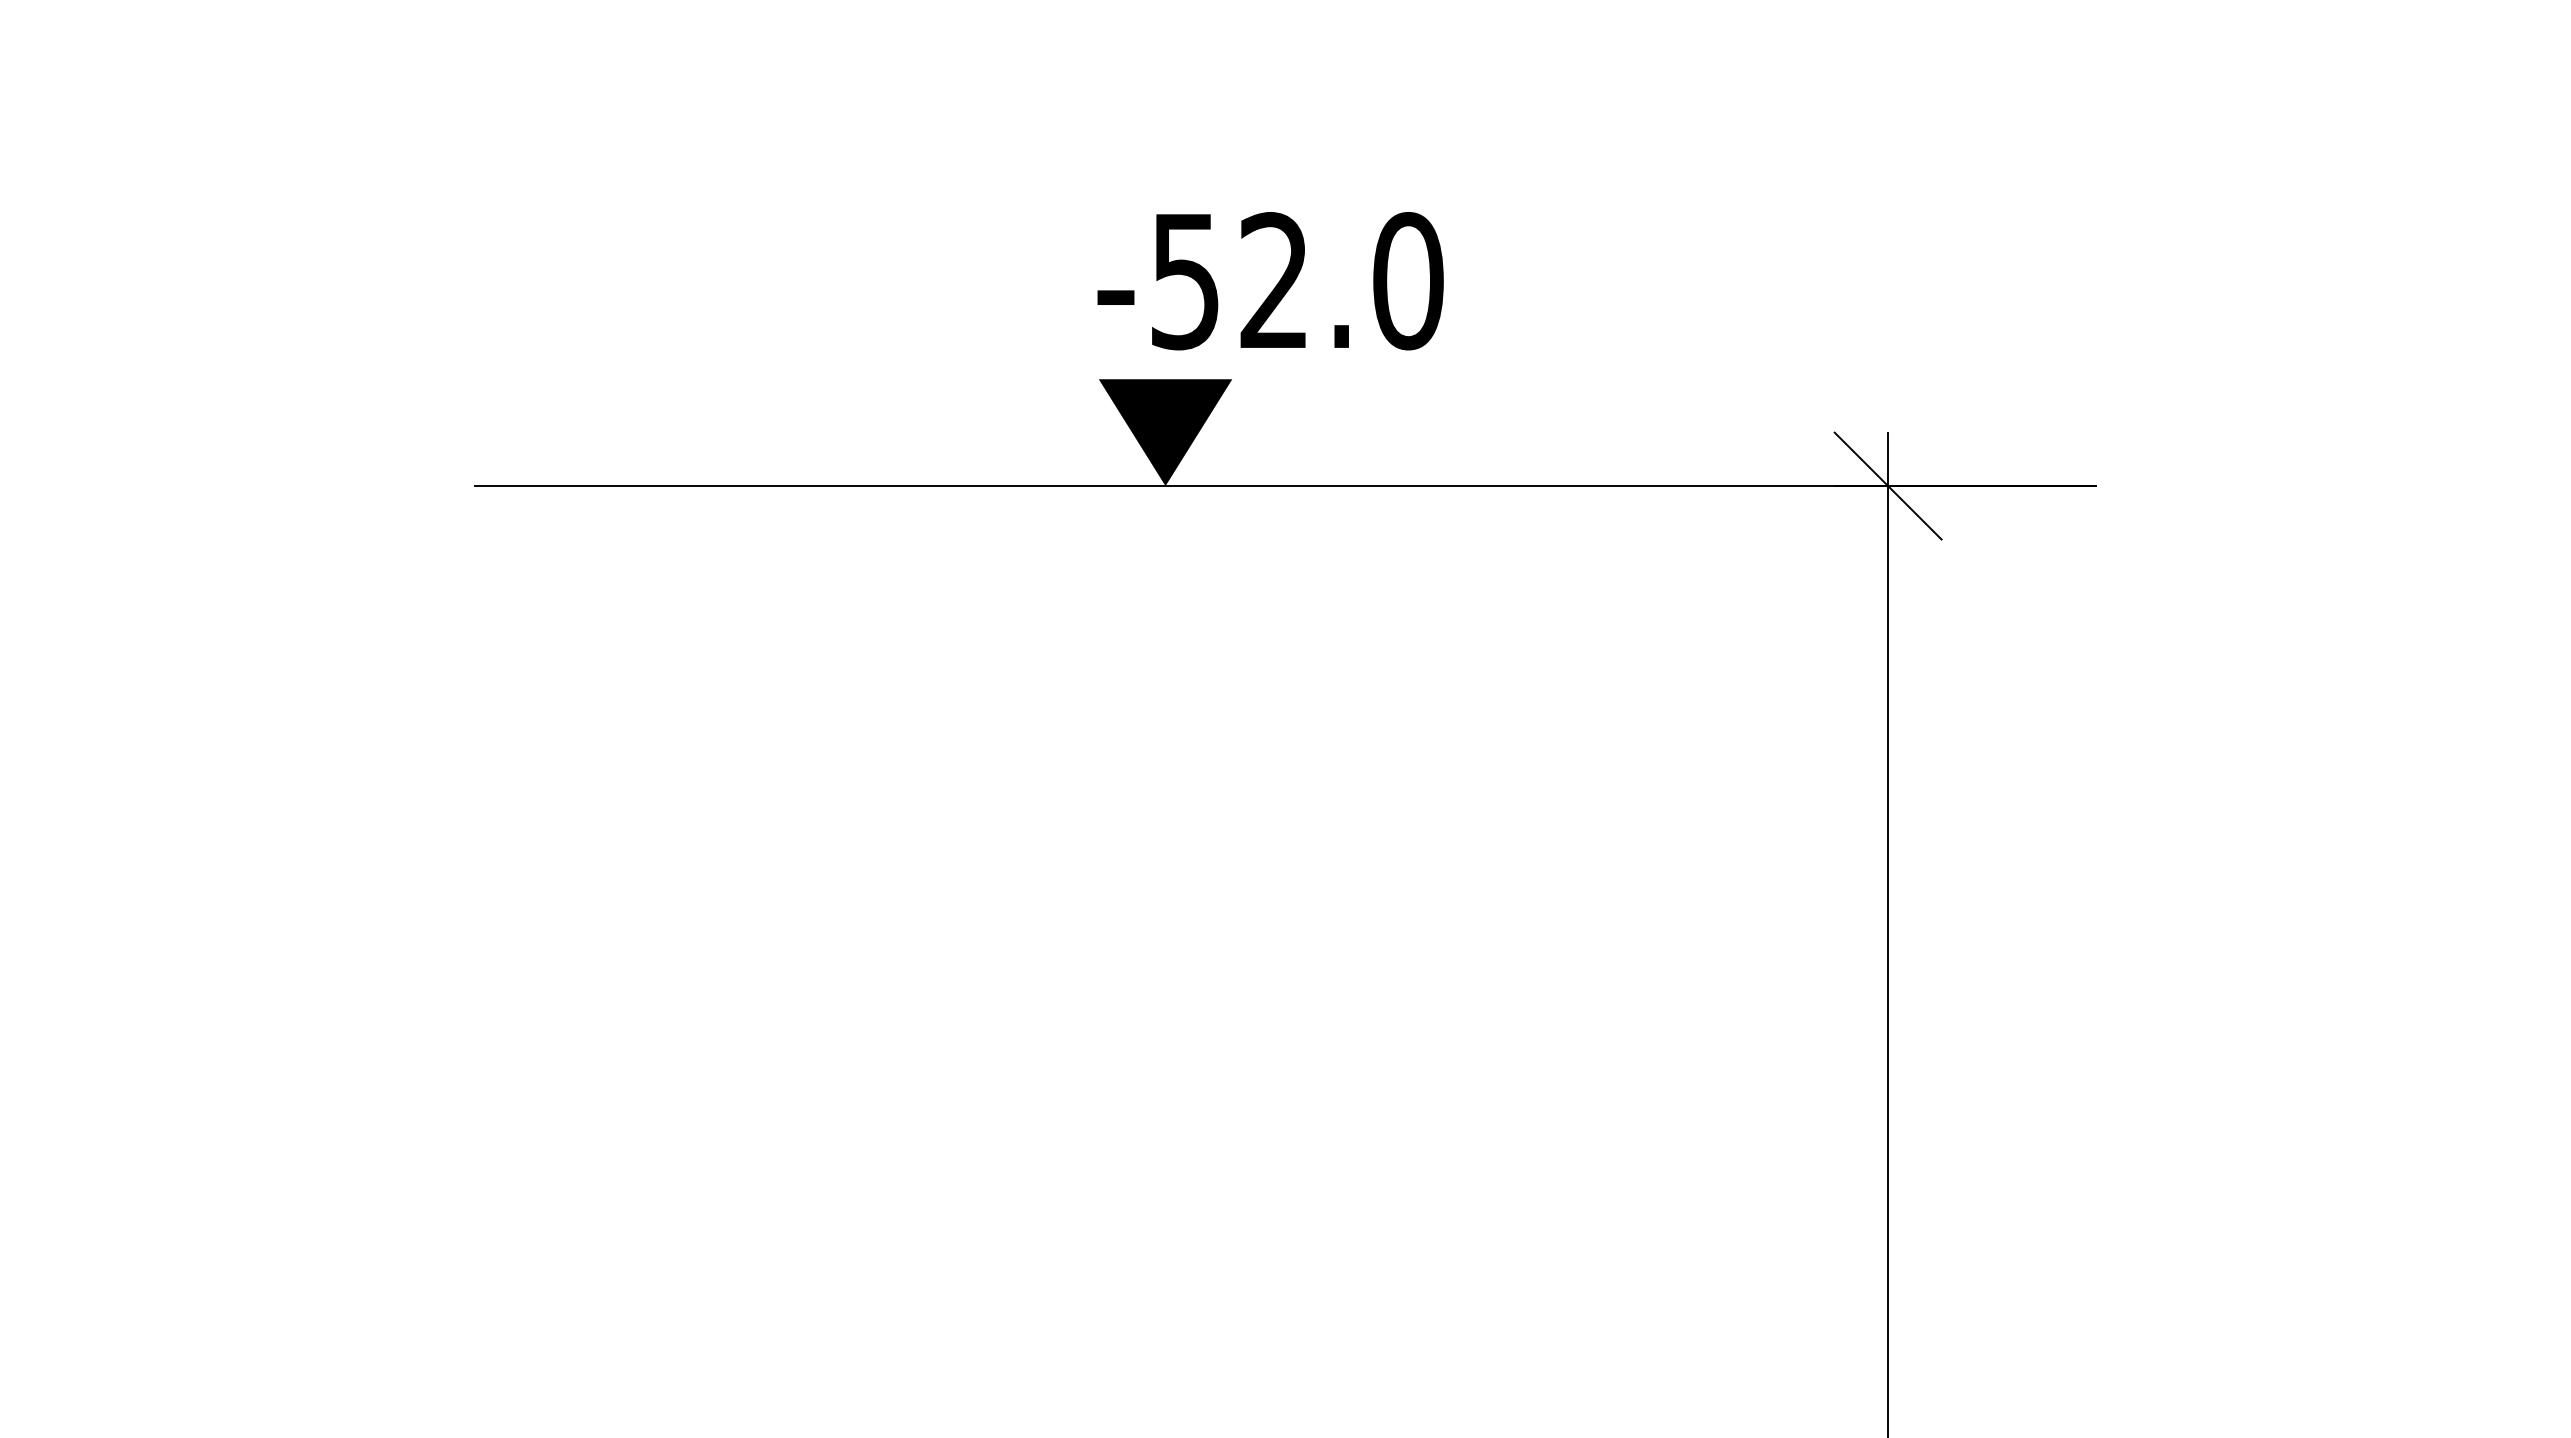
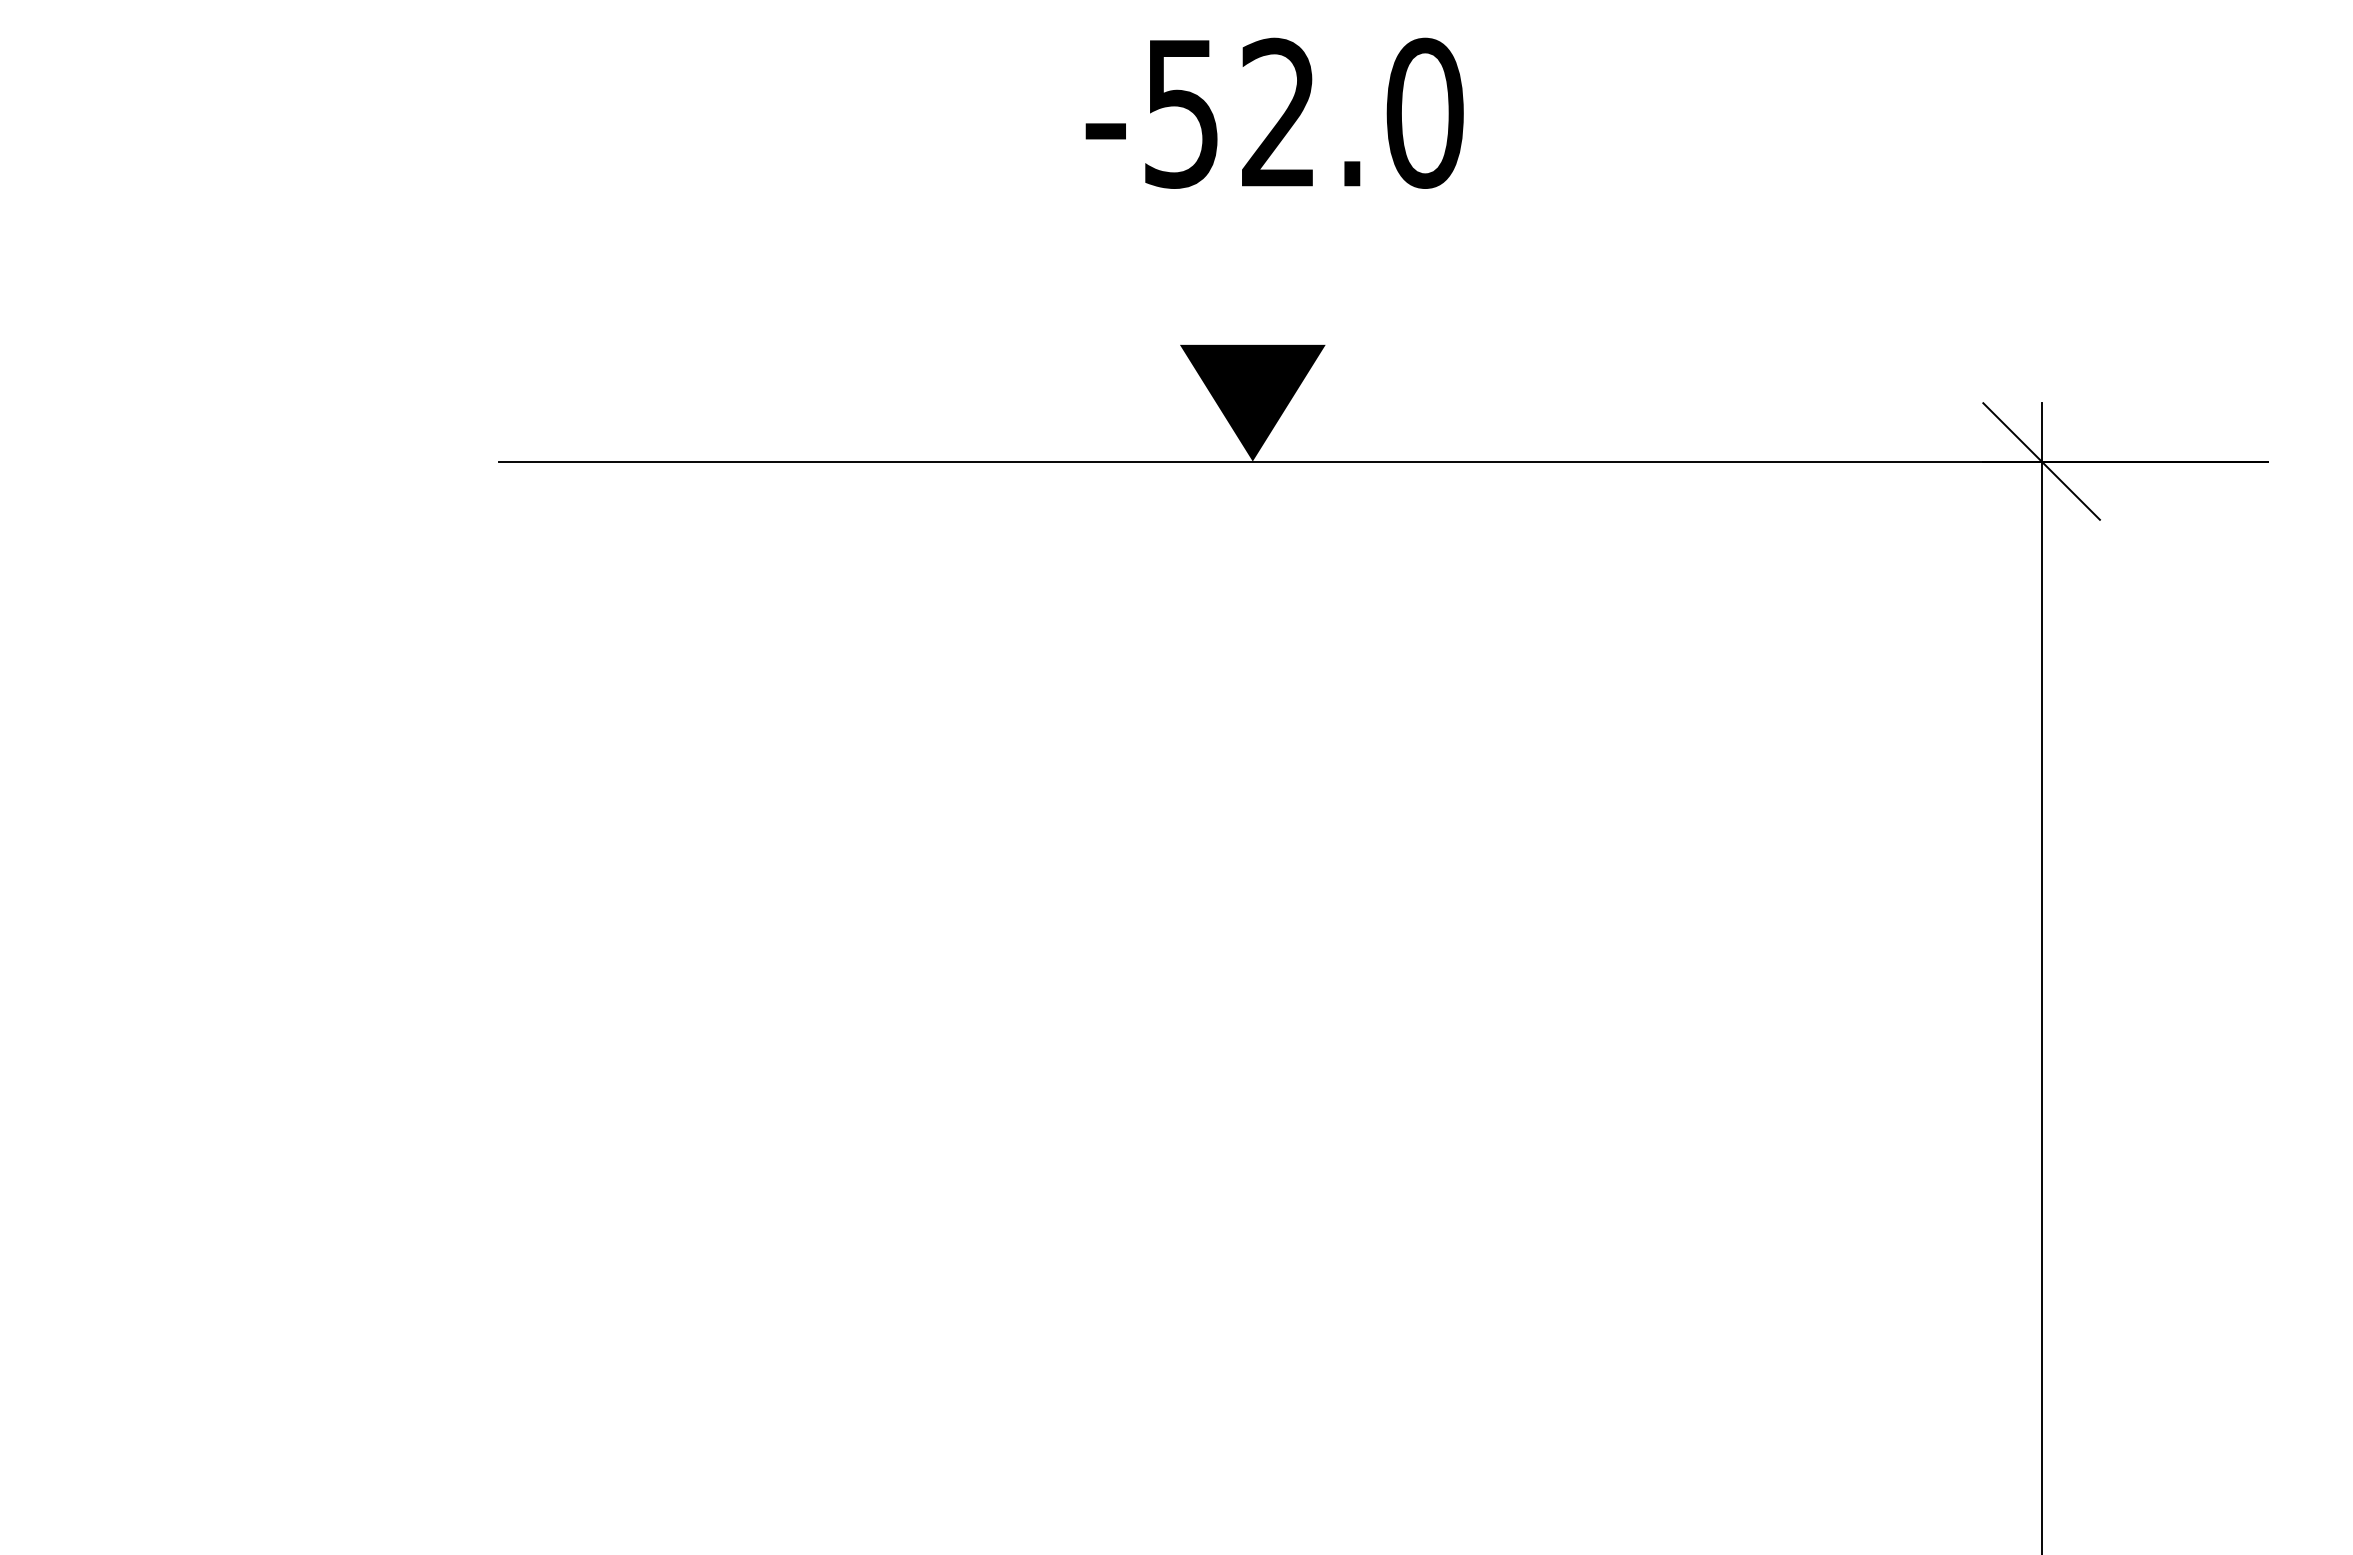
text: (1270, 281) -> (1274, 113), moved

